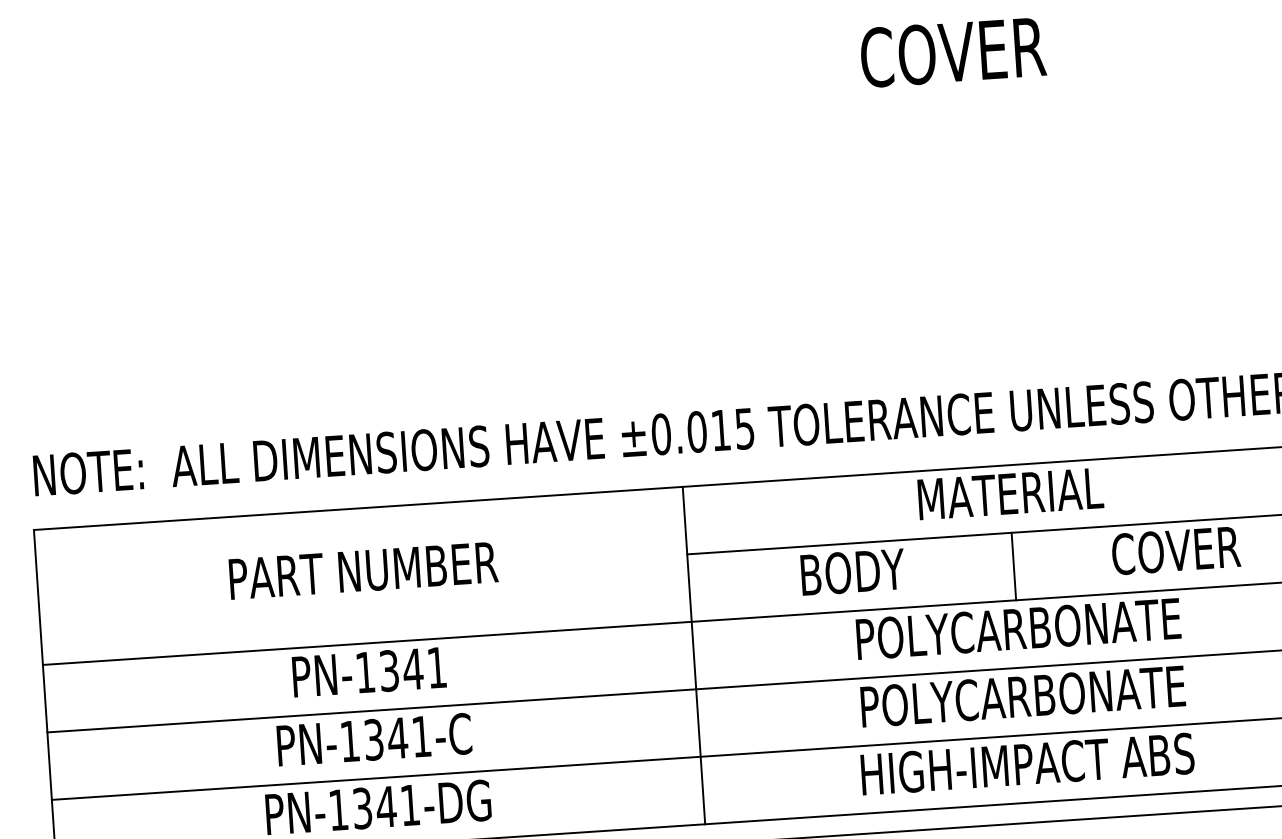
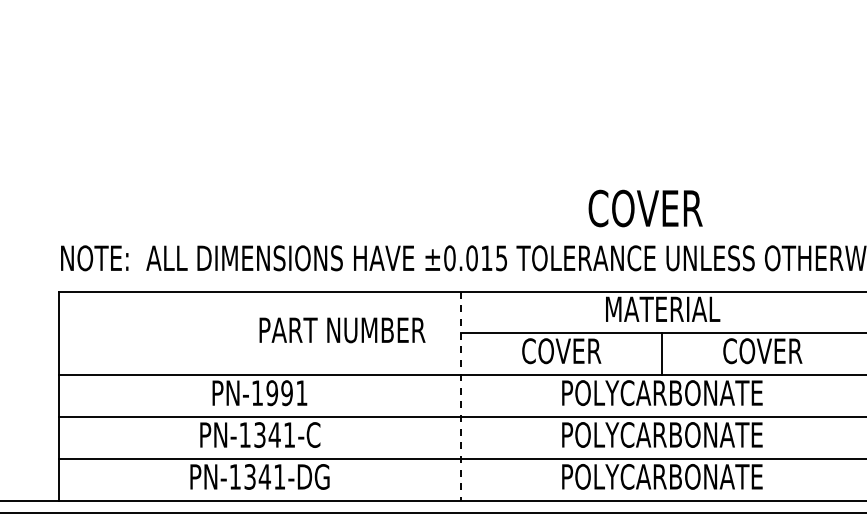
text: (952, 52) -> (645, 208), moved
text: (363, 571) -> (342, 330), moved
text: (851, 572) -> (561, 351), BODY -> COVER
line: (693, 656) -> (460, 396), solid -> dashed
text: (400, 670) -> (279, 393), PN-1341 -> PN-1991
text: (1027, 763) -> (662, 476), HIGH-IMPACT ABS -> POLYCARBONATE

